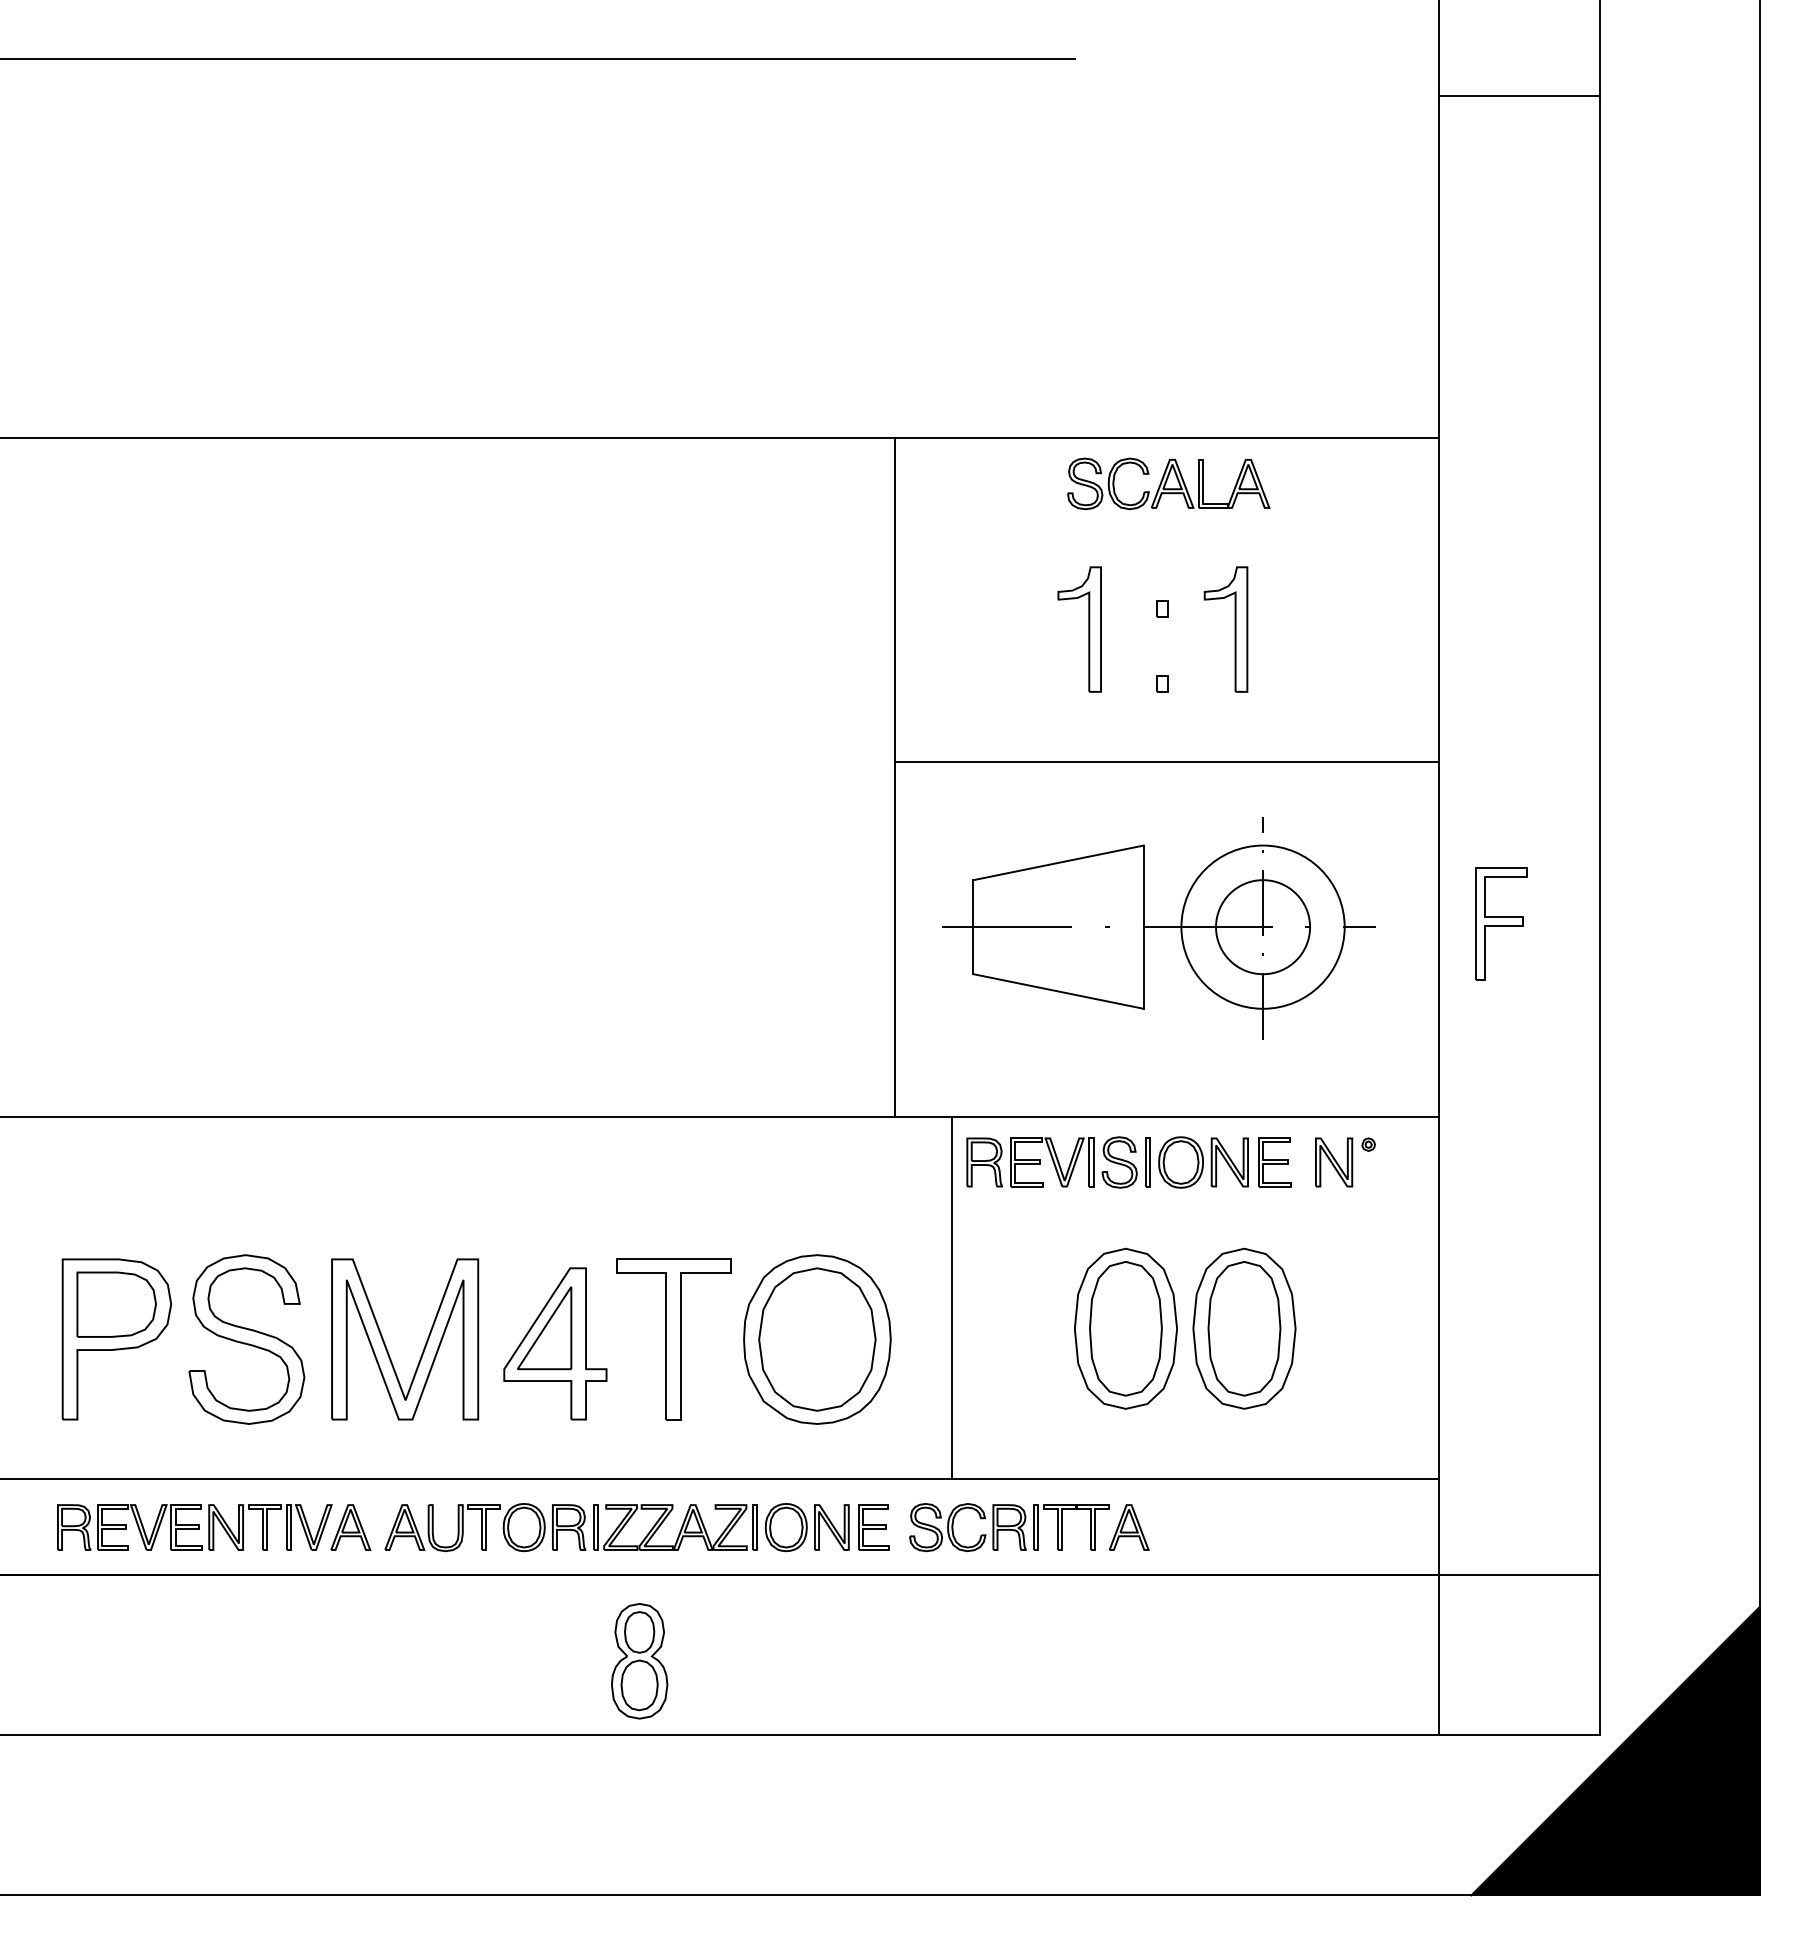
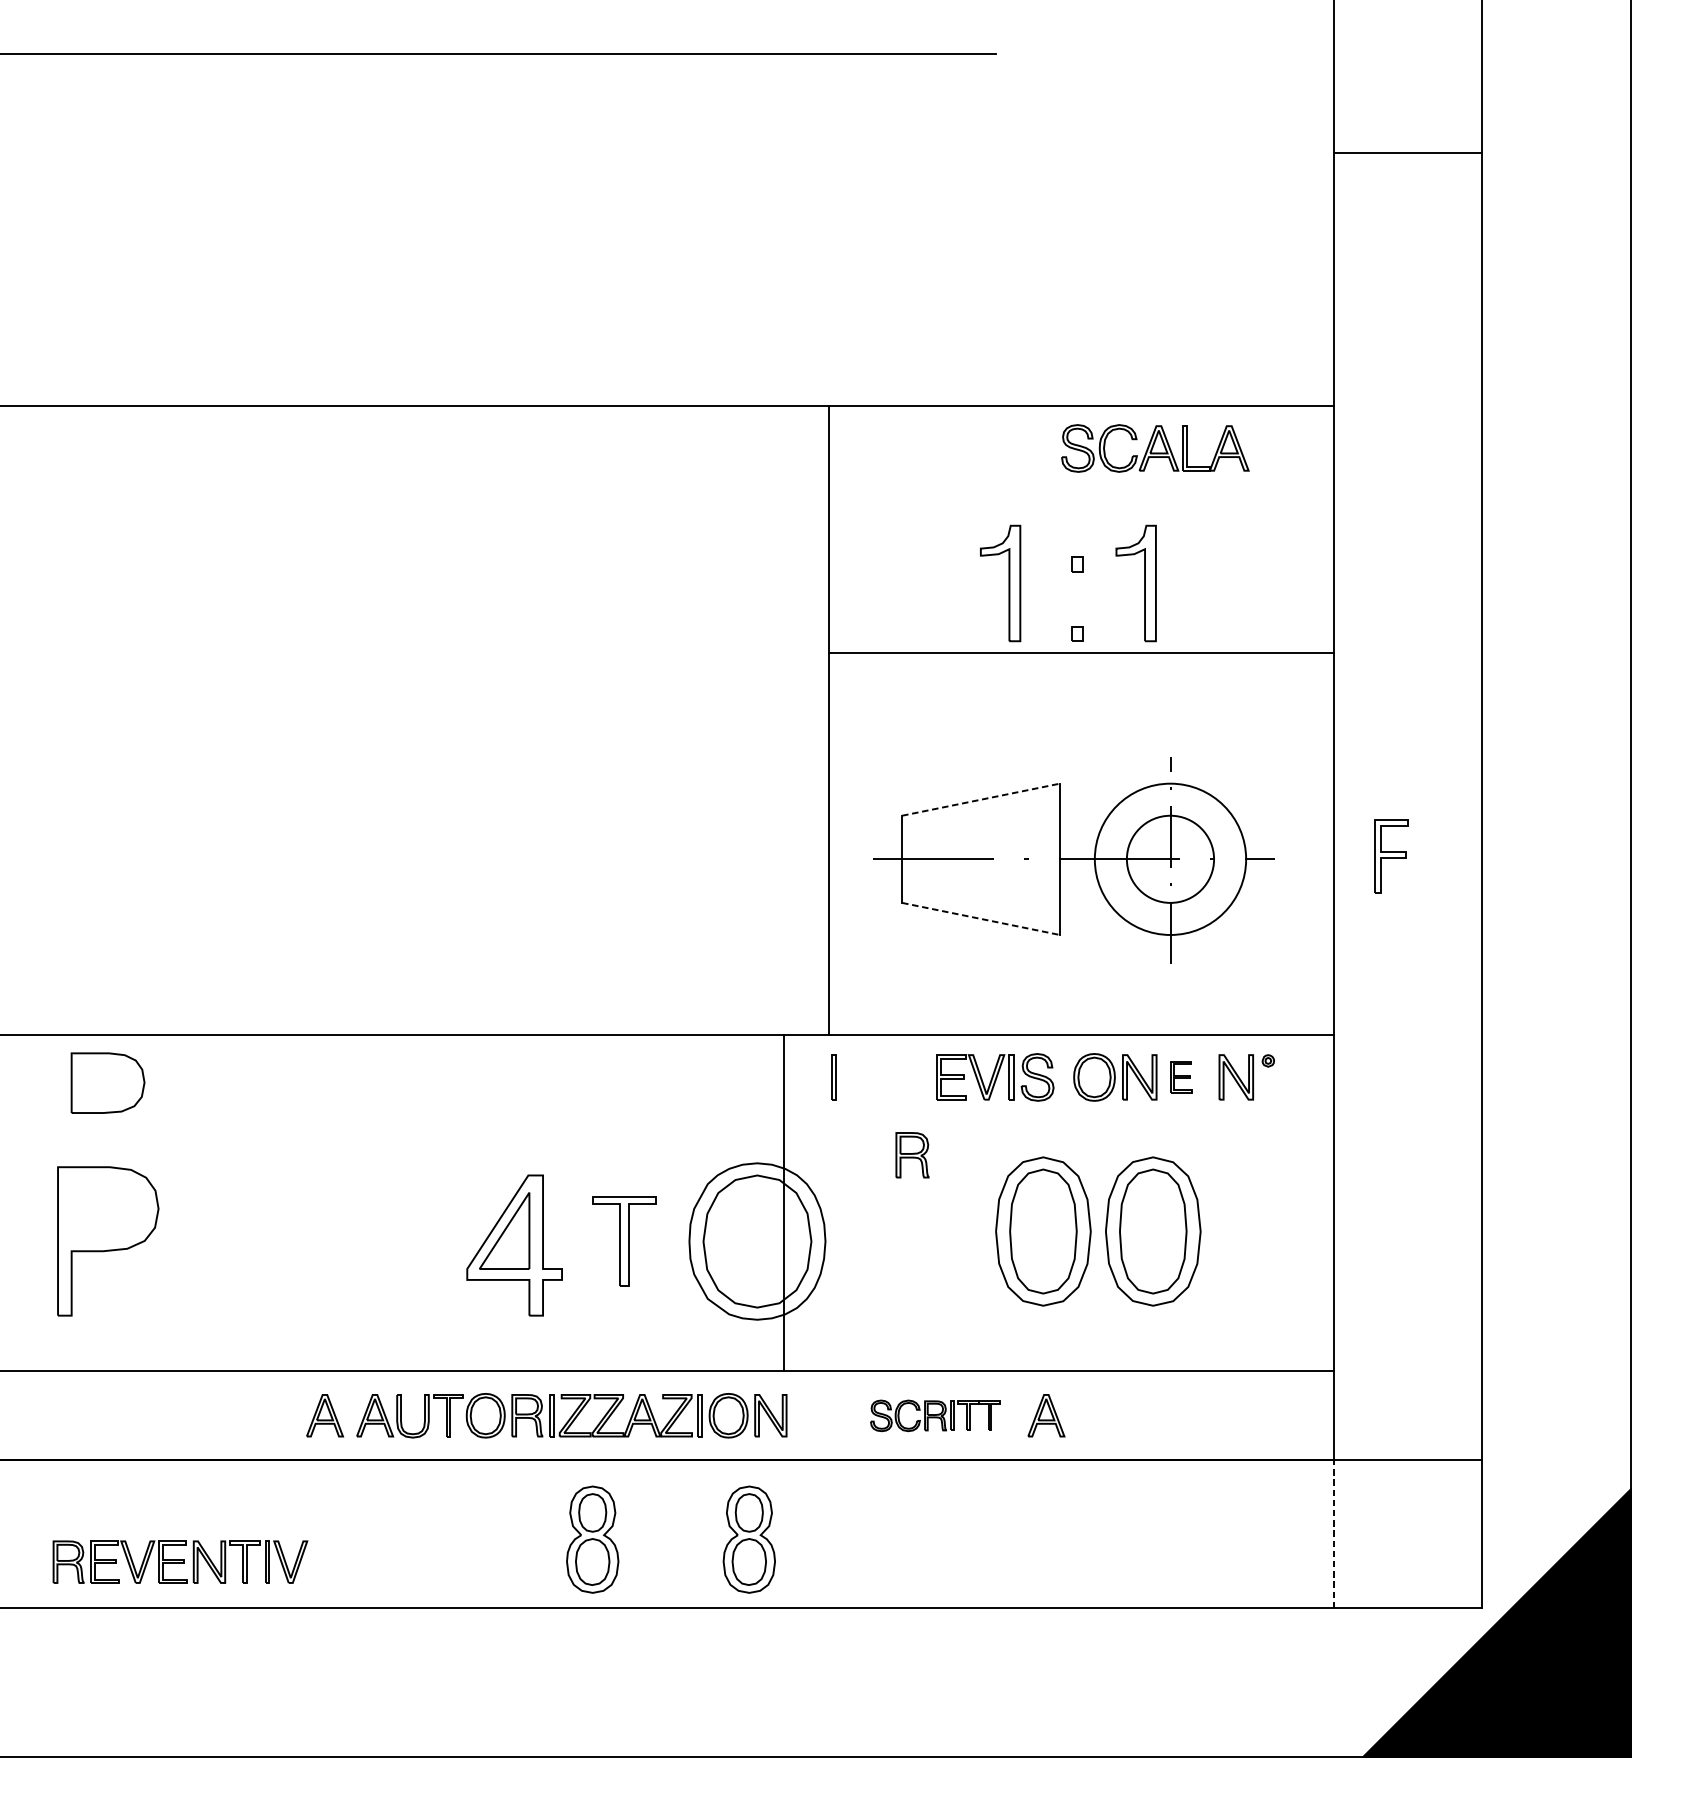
line: (1519, 96) -> (1408, 153), moved
part: (1168, 483) -> (1155, 448), moved
line: (1166, 761) -> (1081, 652), moved
line: (1058, 862) -> (980, 799), solid -> dashed
part: (1501, 923) -> (1391, 855), size x0.7
line: (1058, 991) -> (980, 918), solid -> dashed
part: (984, 1162) -> (912, 1155), moved
part: (1147, 1162) -> (833, 1077), moved
part: (1274, 1162) -> (1181, 1077), size x0.7
line: (952, 1297) -> (784, 1202), moved
part: (116, 1304) -> (107, 1082), moved
part: (246, 1339) -> (228, 1241), removed
part: (673, 1339) -> (624, 1241), size x0.6
part: (424, 1345) -> (393, 1247), removed
part: (194, 1527) -> (180, 1562), moved
part: (873, 1527) -> (809, 1415), removed
part: (1009, 1527) -> (935, 1415), size x0.7
line: (1439, 1654) -> (1334, 1533), solid -> dashed
part: (808, 1661) -> (749, 1539), added

